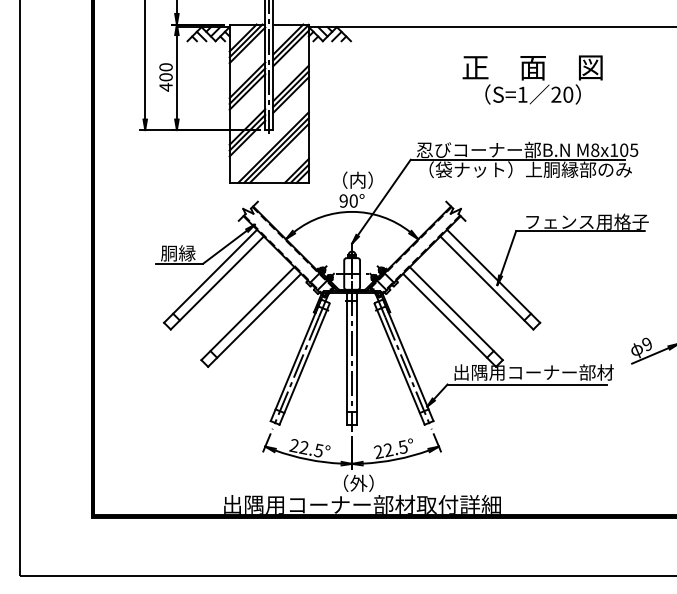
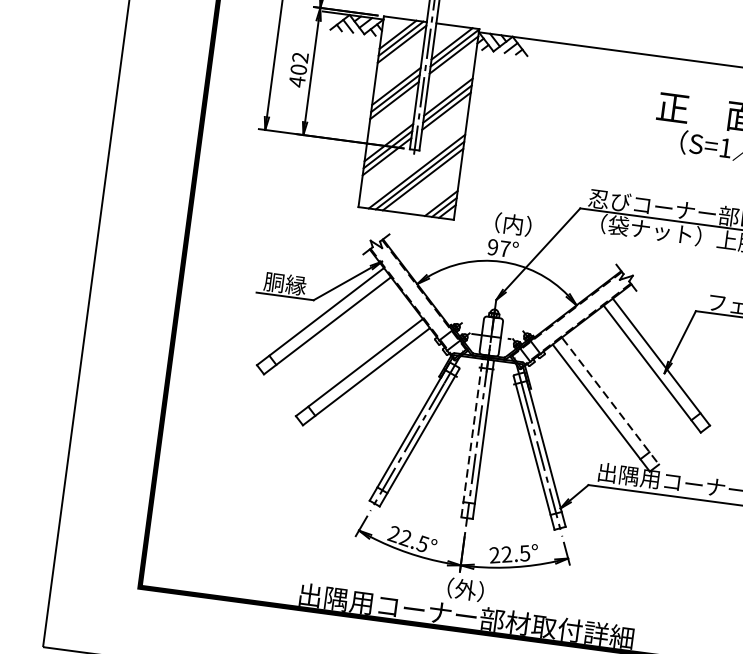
text: (165, 67) -> (299, 57), 400 -> 402
text: (353, 200) -> (504, 248), 90° -> 97°
line: (456, 314) -> (610, 402), solid -> dashed
line: (347, 358) -> (472, 437), solid -> dashed

